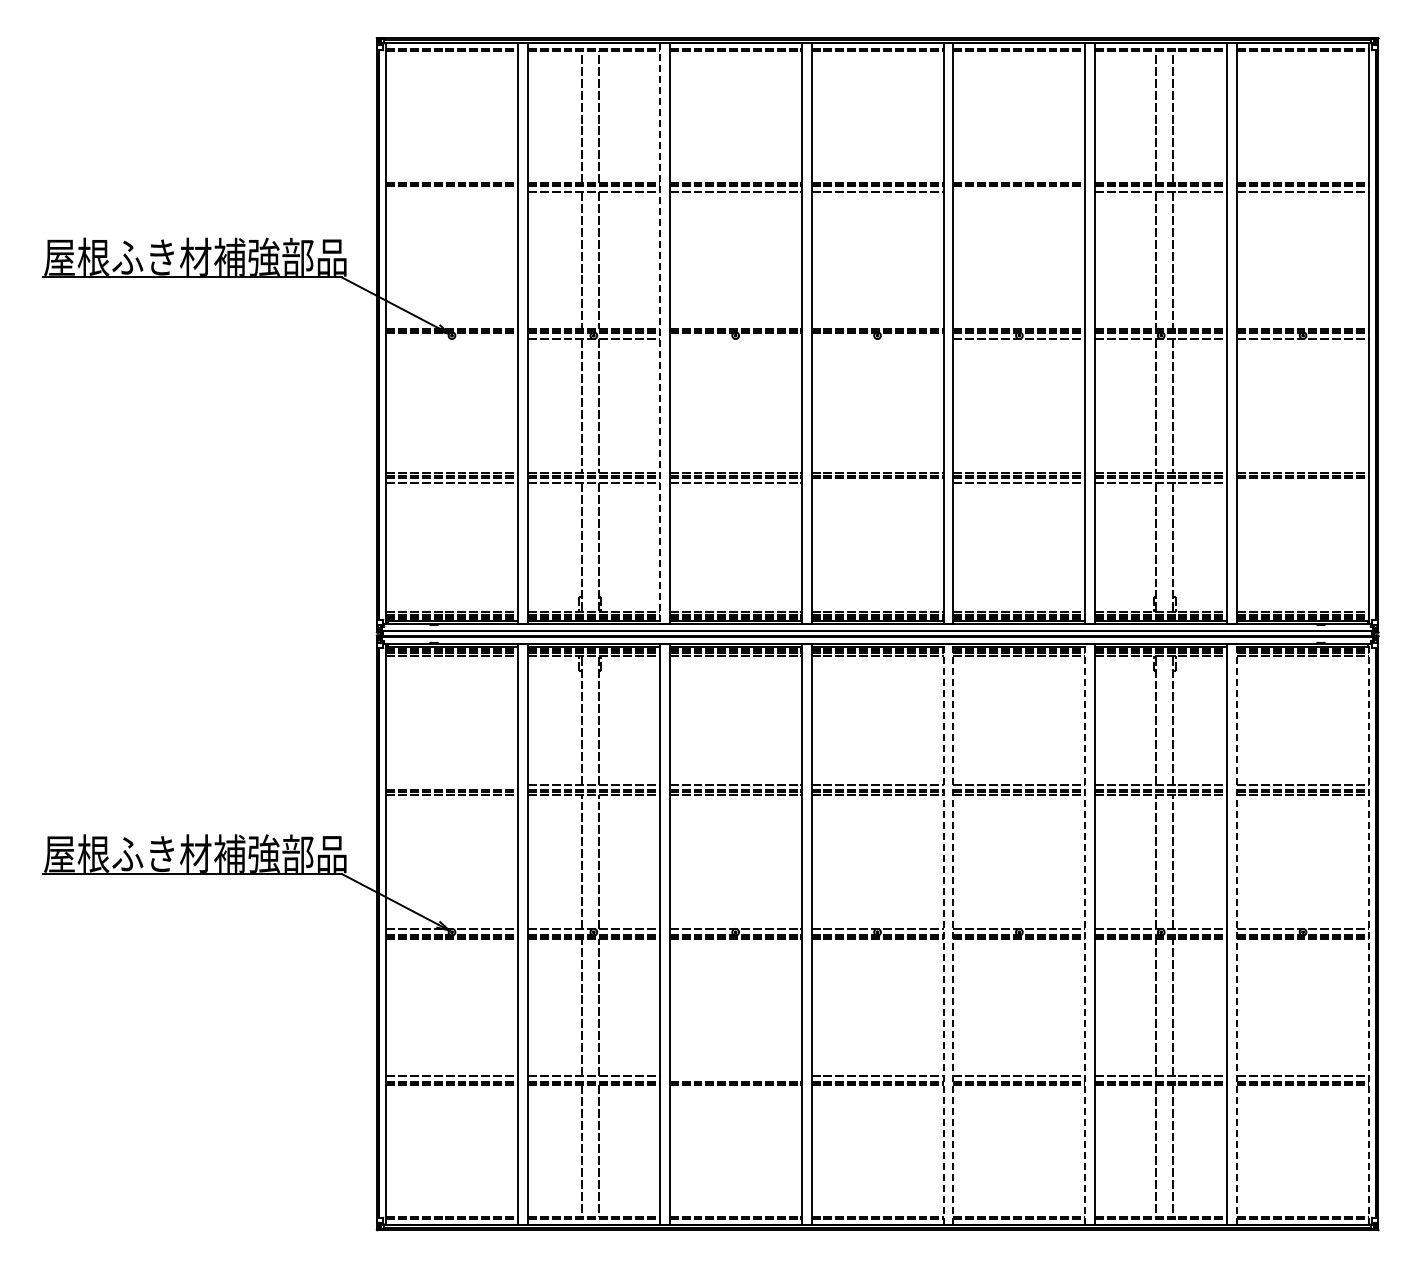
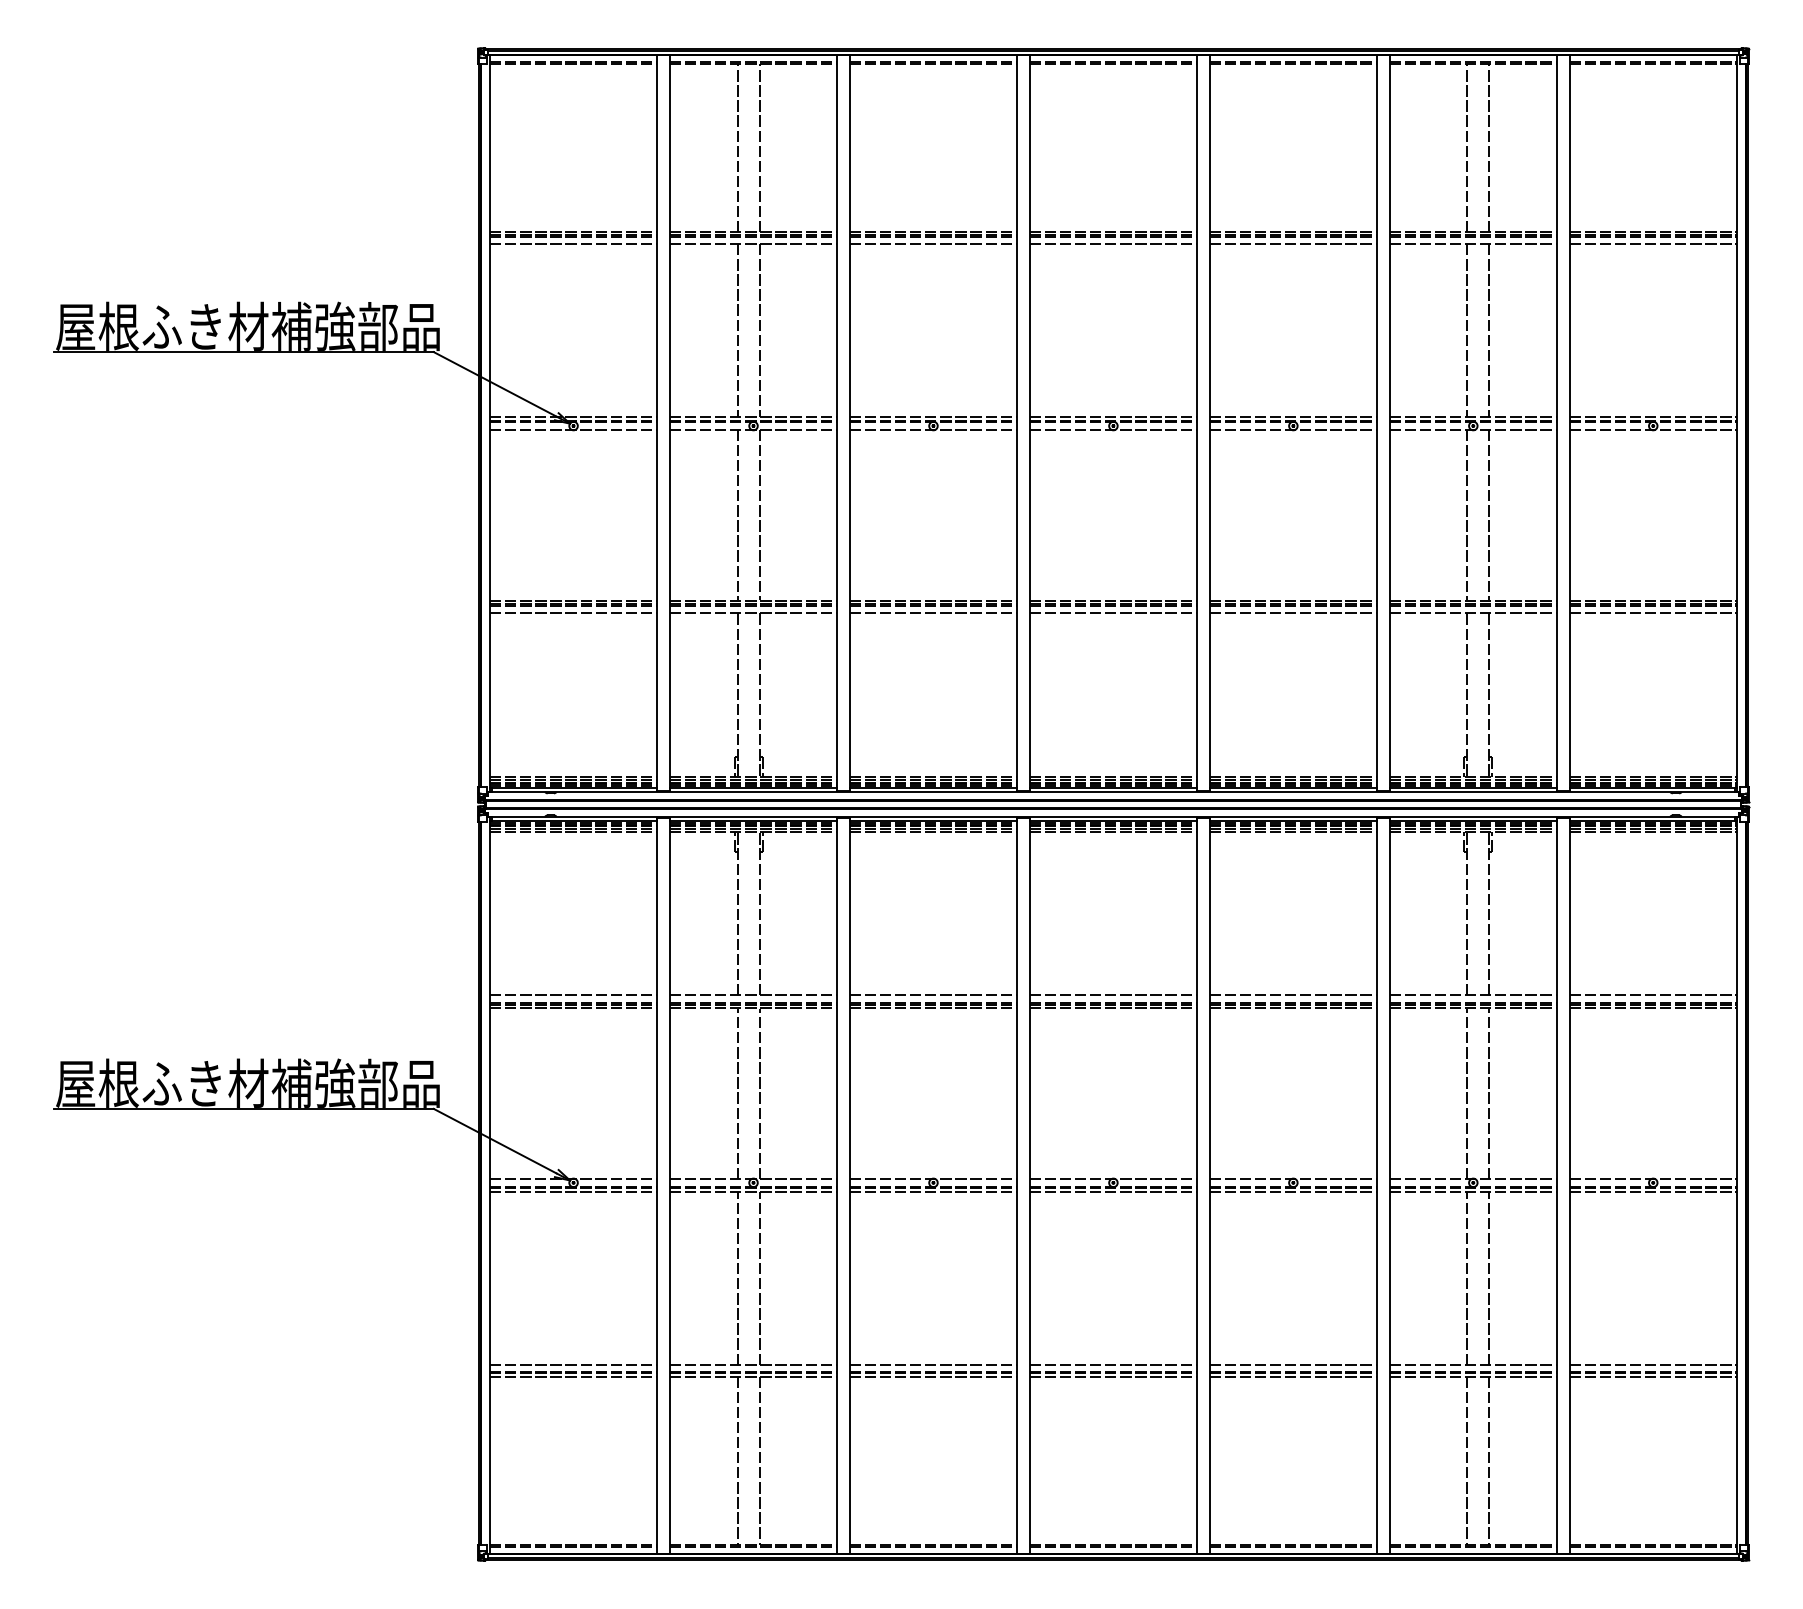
line: (451, 192) -> (572, 244), added
line: (1019, 192) -> (1293, 244), added
line: (659, 334) -> (836, 424), dashed -> solid
line: (451, 338) -> (572, 429), added
line: (735, 338) -> (933, 429), added
line: (877, 338) -> (1113, 429), added
line: (877, 483) -> (1113, 613), added
line: (1303, 483) -> (1653, 613), added
line: (451, 784) -> (572, 995), added
line: (943, 933) -> (1197, 1184), dashed -> solid
line: (953, 933) -> (1209, 1184), dashed -> solid
line: (1085, 933) -> (1377, 1184), dashed -> solid
line: (1237, 933) -> (1570, 1184), dashed -> solid
line: (1369, 933) -> (1737, 1184), dashed -> solid
line: (735, 1075) -> (933, 1364), added

